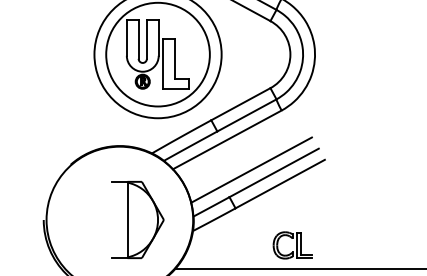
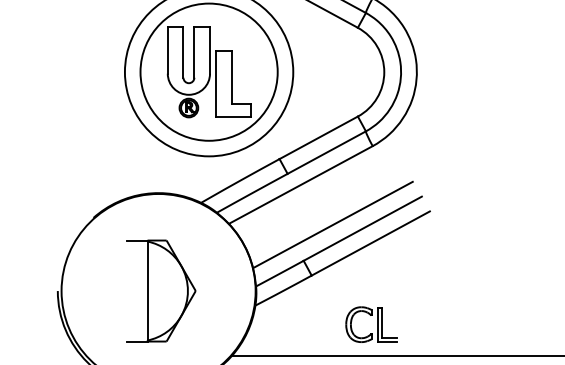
part: (137, 220) -> (160, 291), moved
part: (292, 245) -> (371, 324), moved

